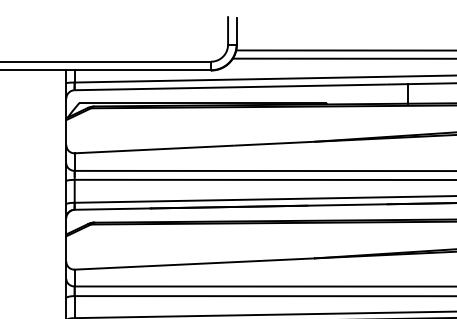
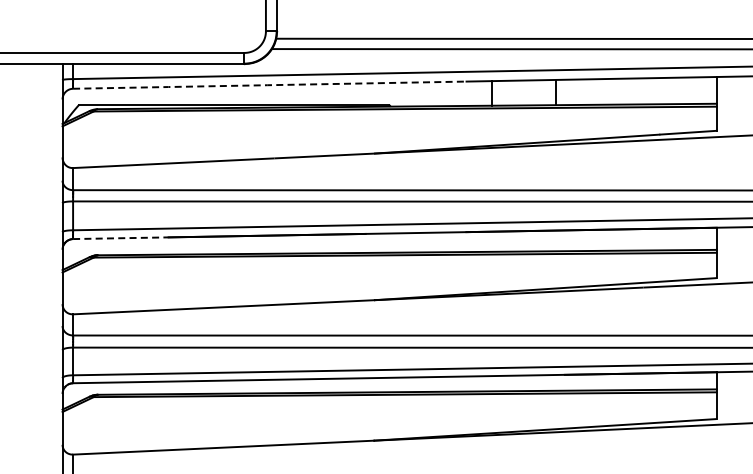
line: (229, 87) -> (267, 85), solid -> dashed
line: (112, 209) -> (120, 238), solid -> dashed

